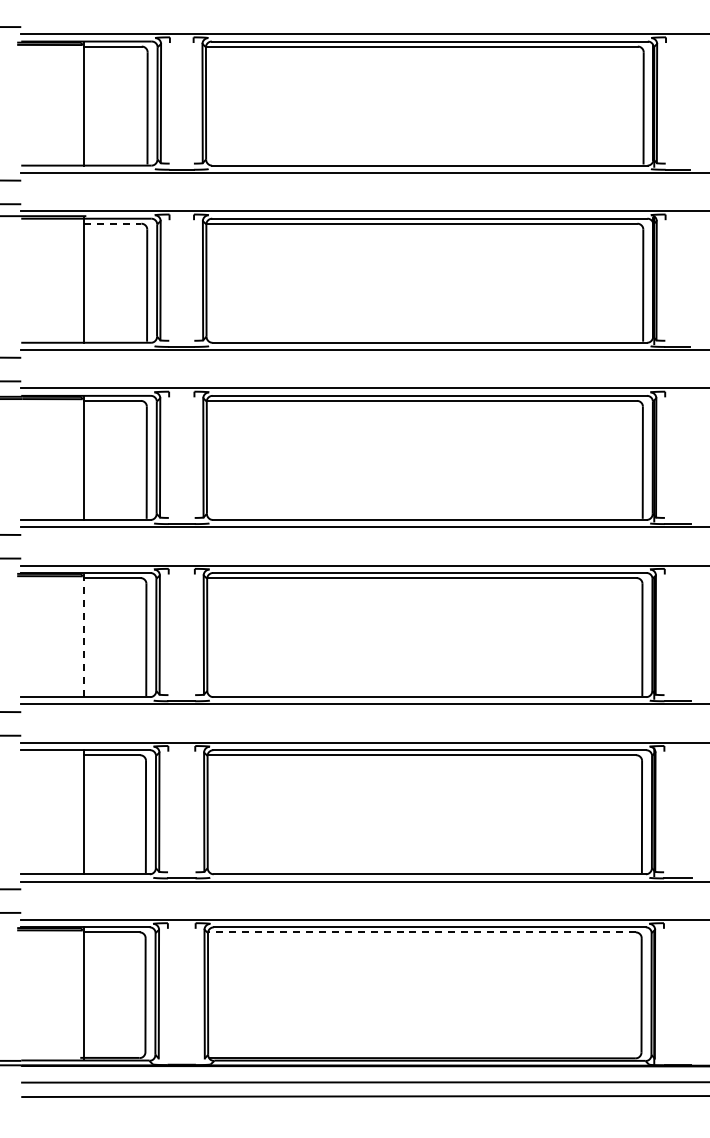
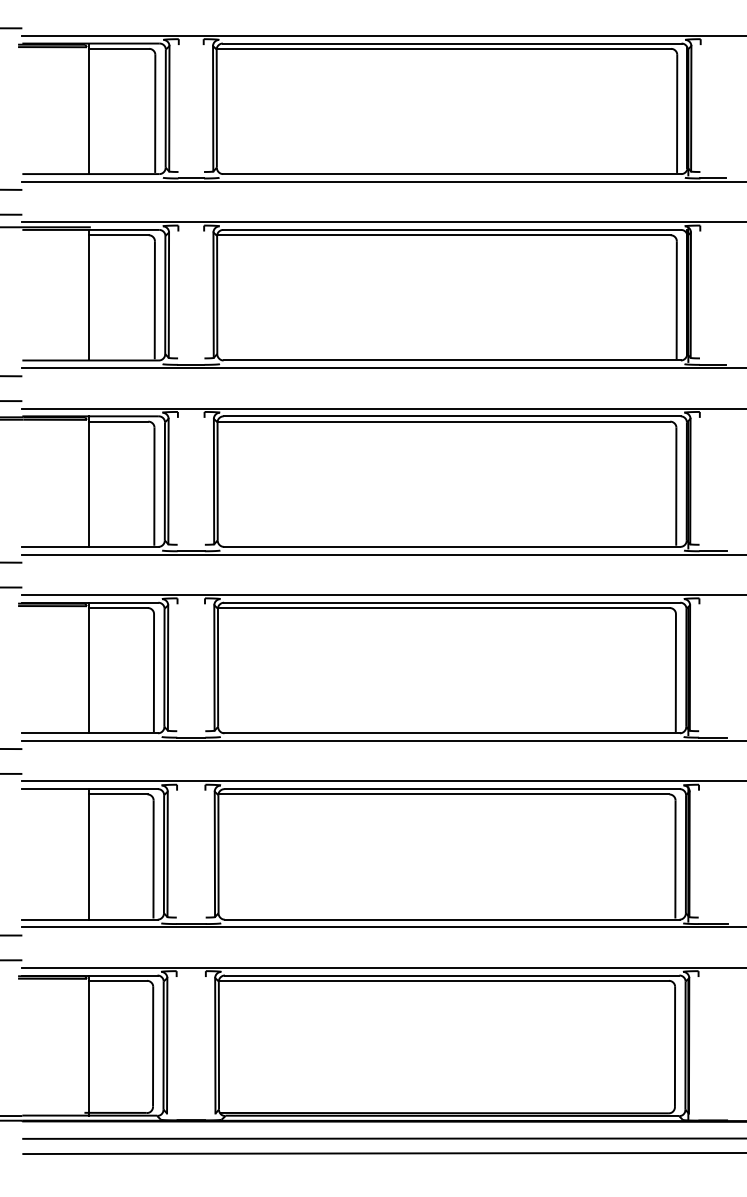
line: (112, 223) -> (118, 234), dashed -> solid
line: (84, 634) -> (88, 667), dashed -> solid
line: (421, 932) -> (443, 980), dashed -> solid

